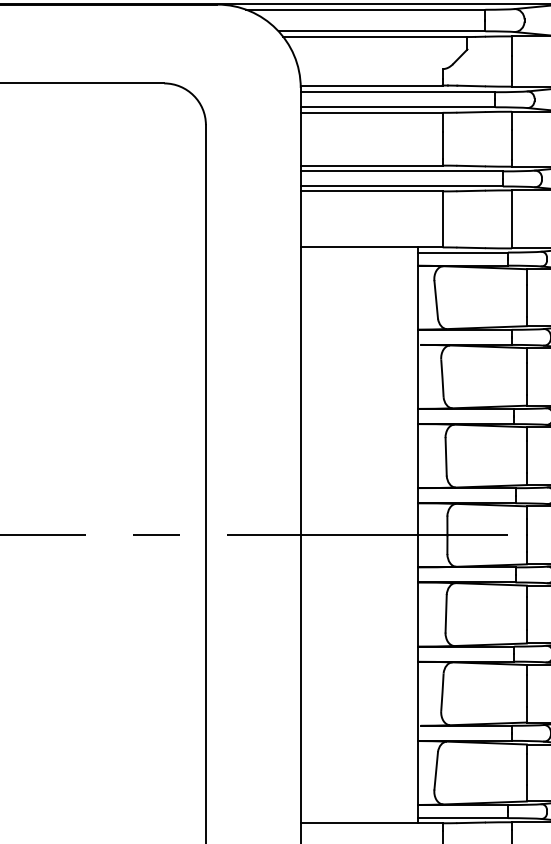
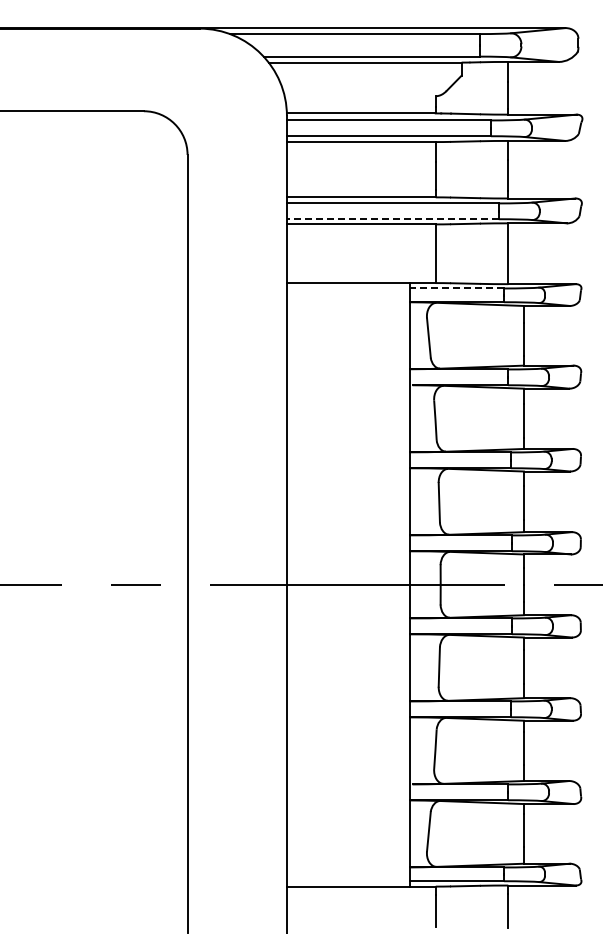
line: (401, 186) -> (392, 219), solid -> dashed
line: (462, 252) -> (456, 288), solid -> dashed

